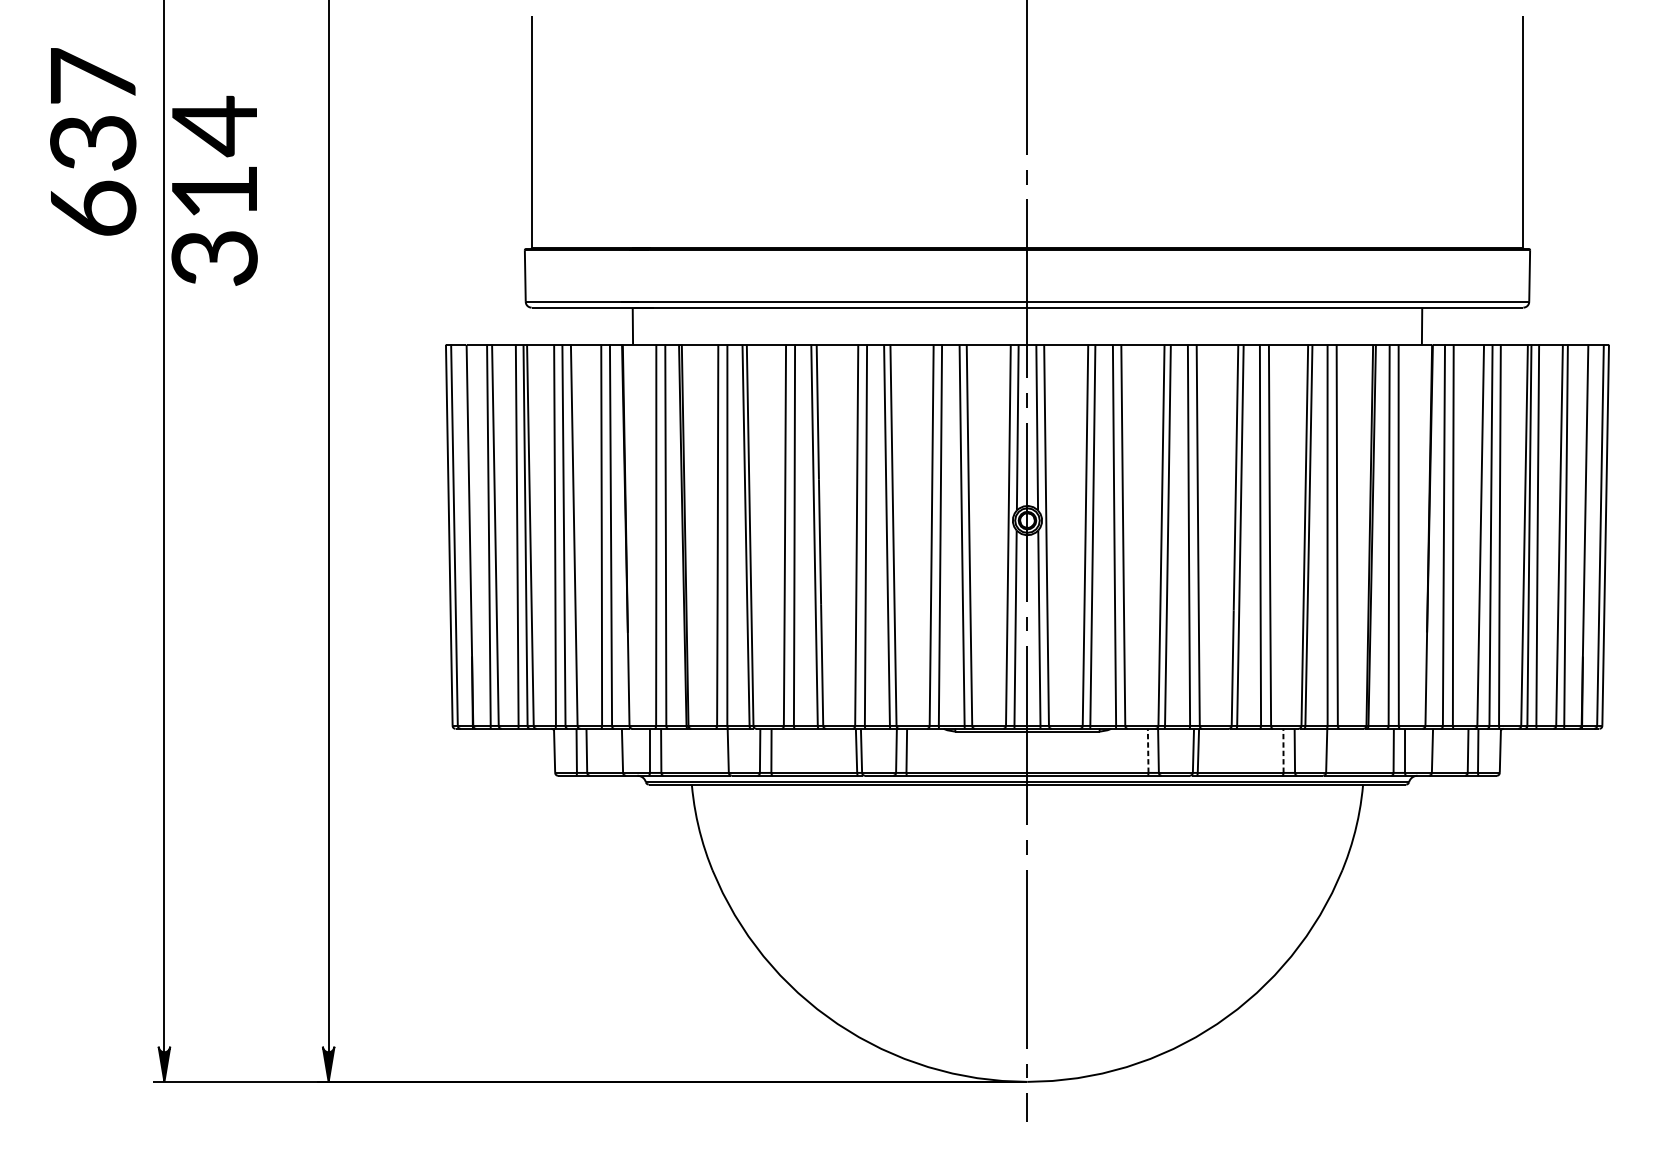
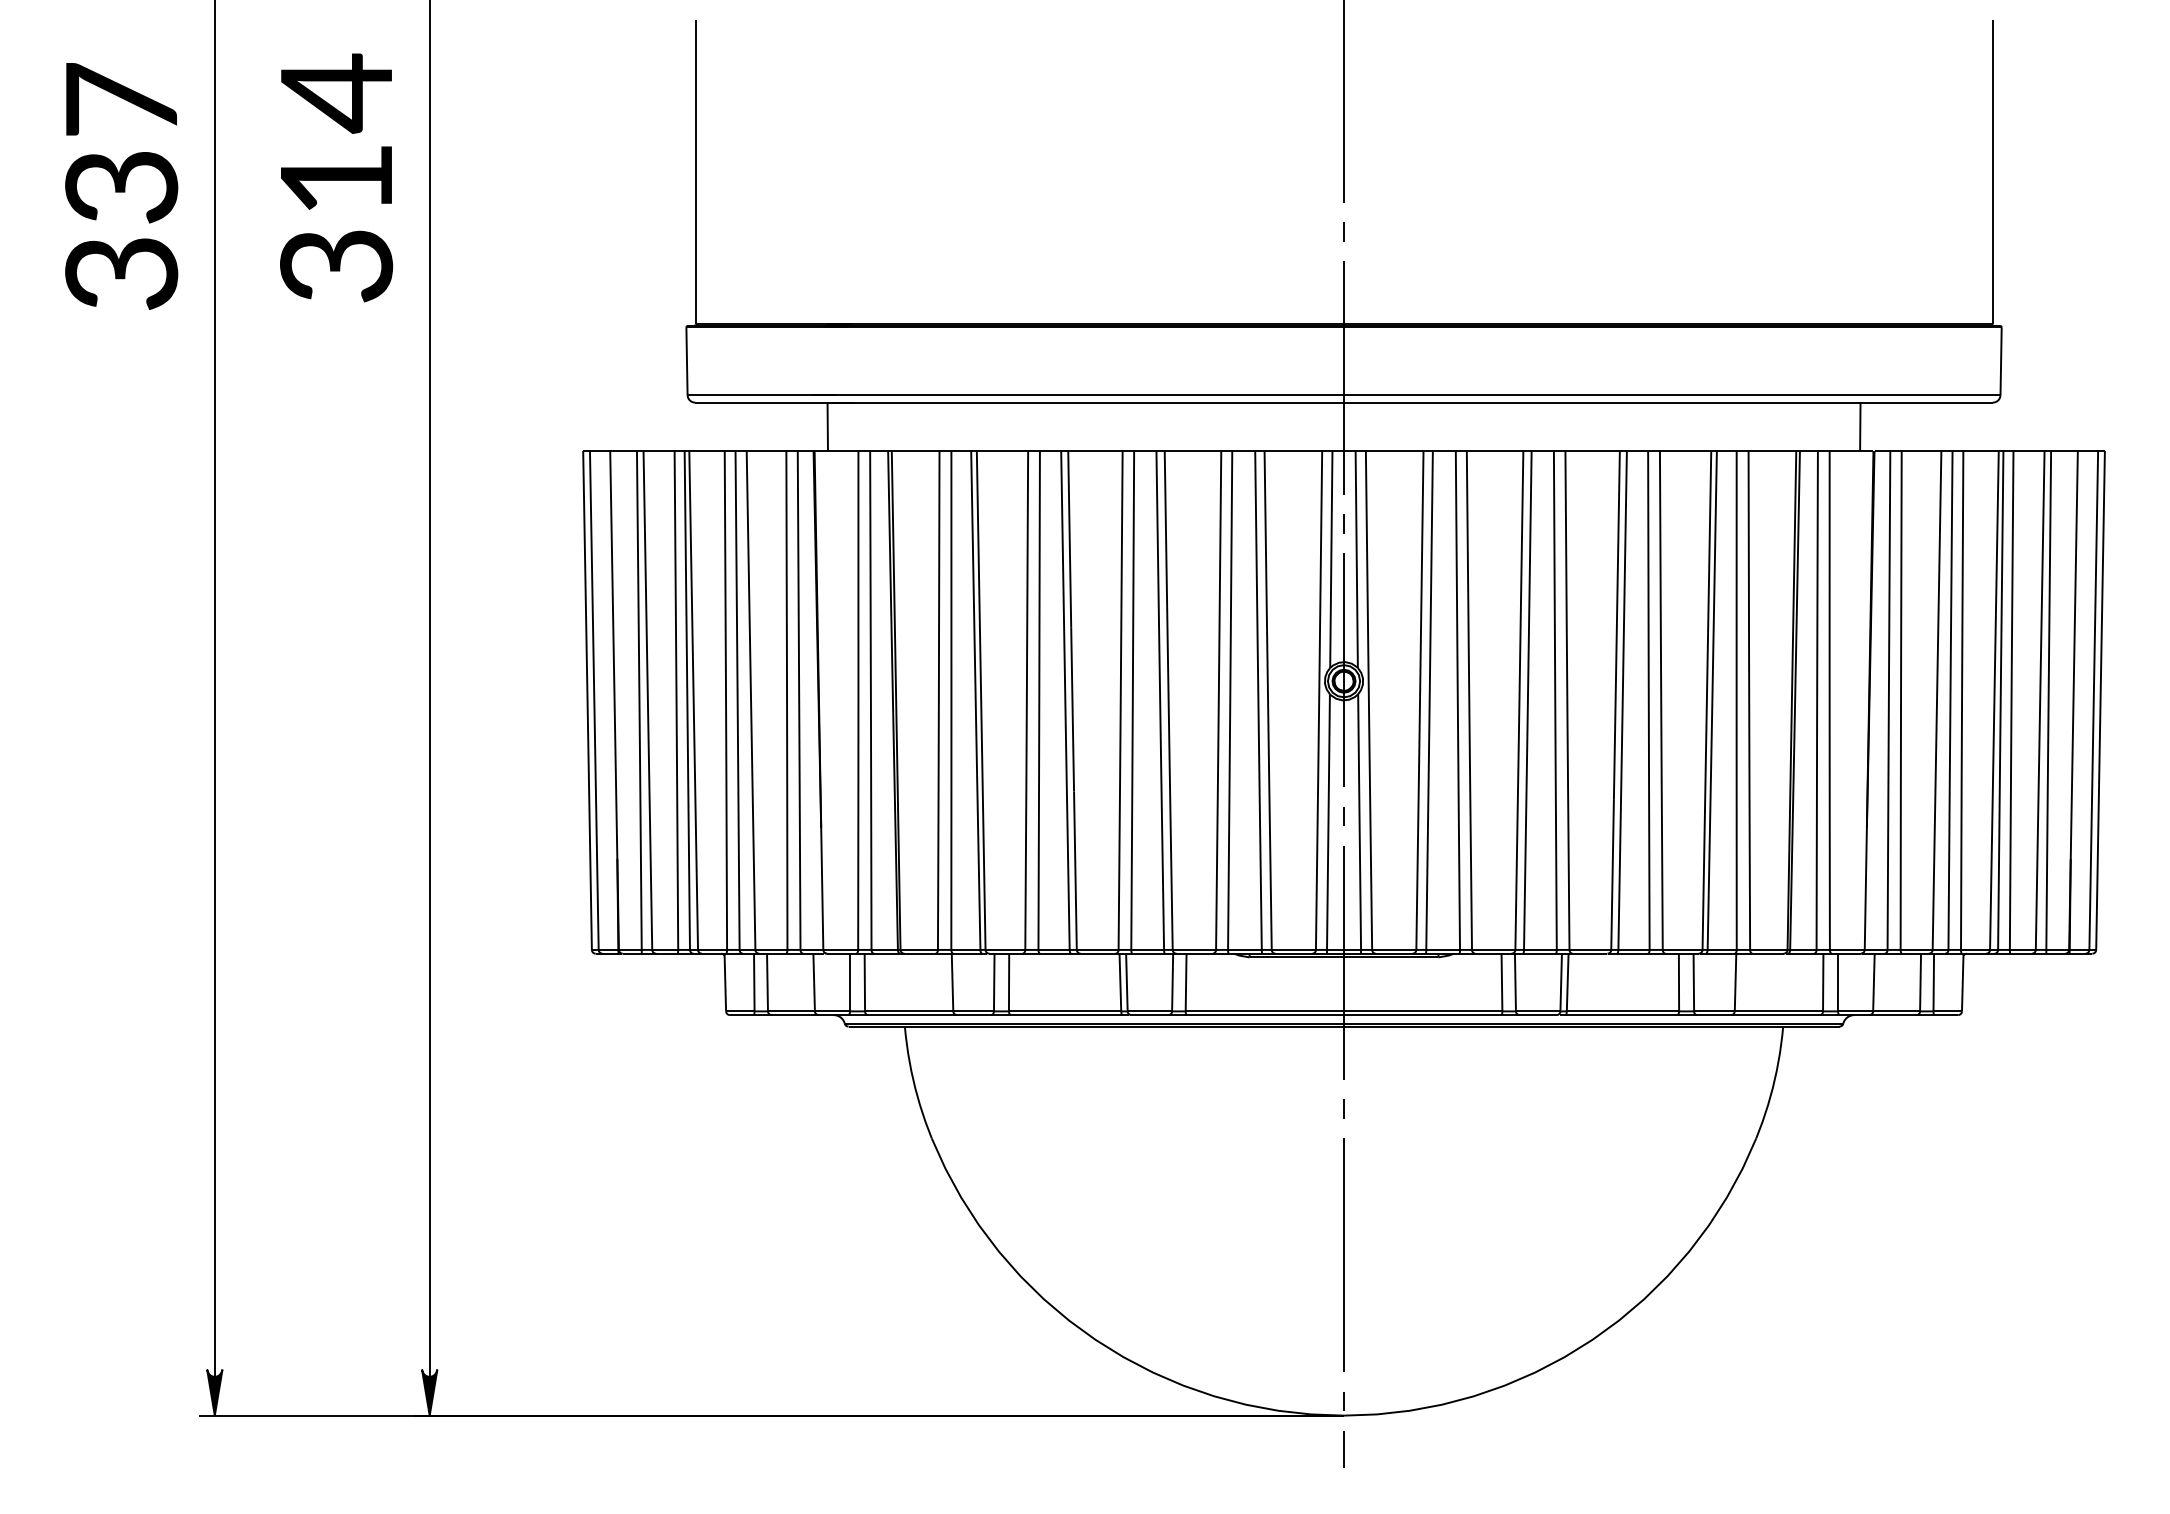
text: (214, 190) -> (336, 177), moved
text: (93, 208) -> (121, 273), 637 -> 337
line: (1147, 750) -> (1501, 982), dashed -> solid
line: (1283, 750) -> (1679, 982), dashed -> solid

